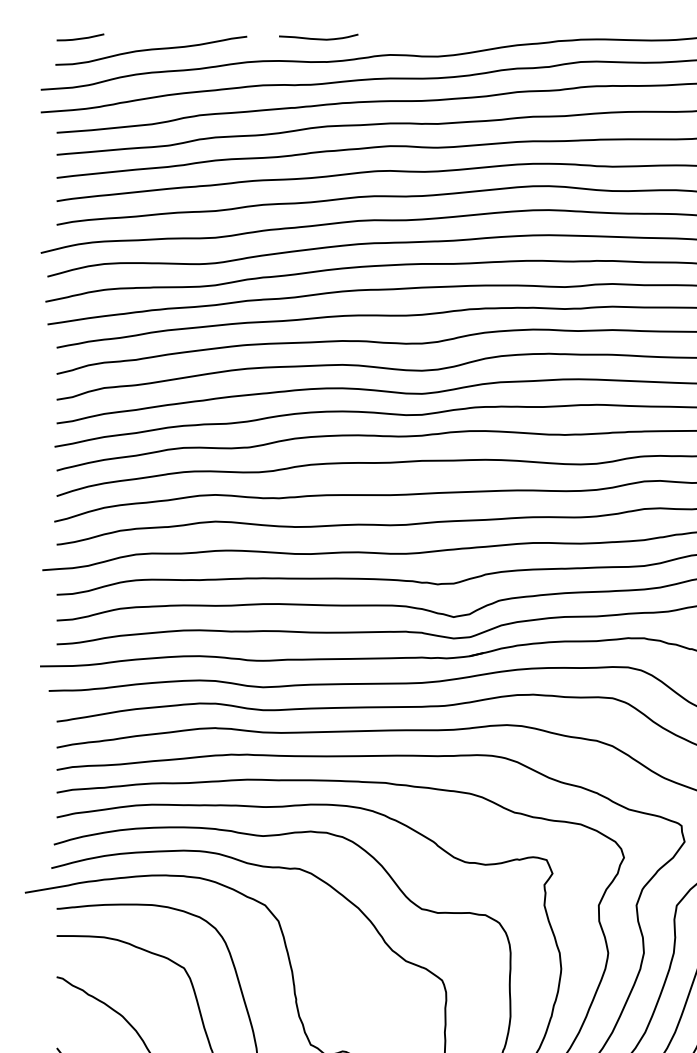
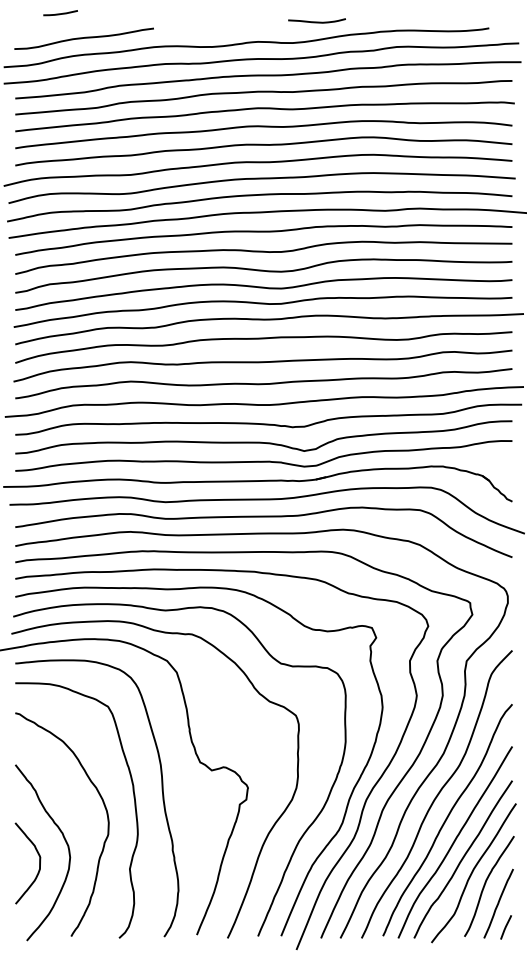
line: (80, 37) -> (60, 13), moved
curve: (317, 37) -> (316, 21), moved

